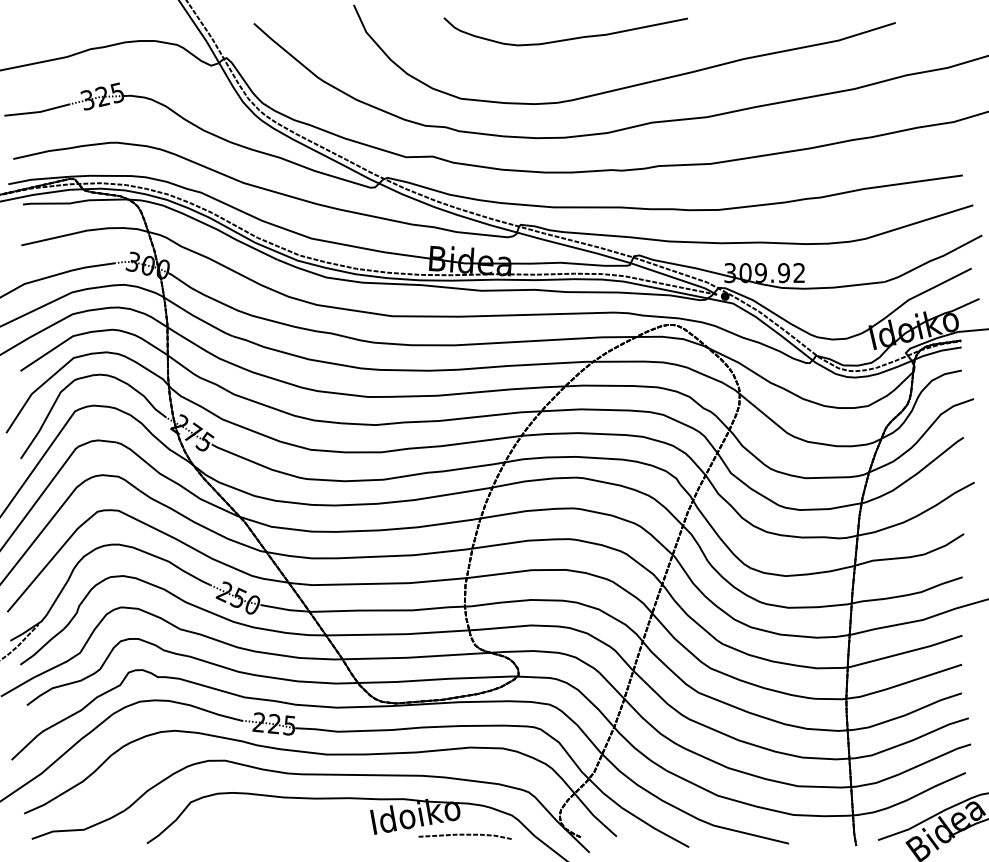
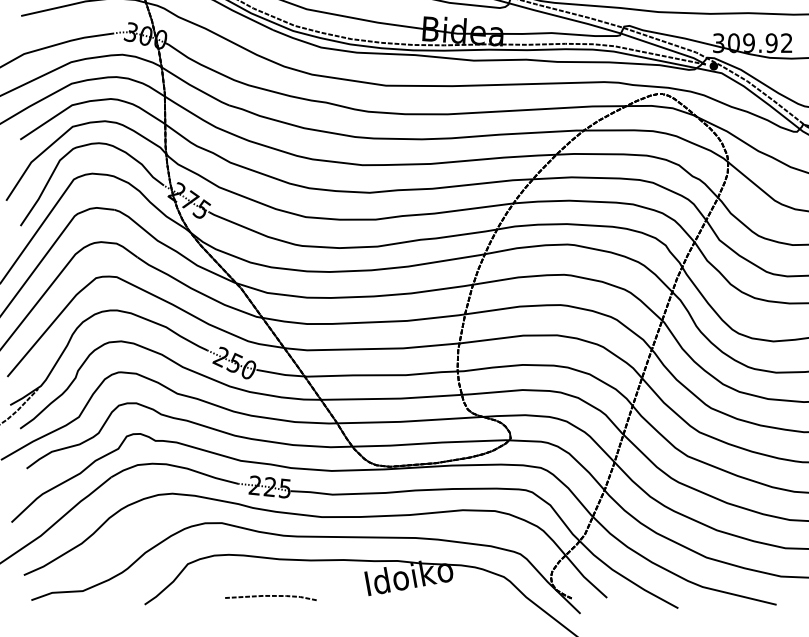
line: (464, 835) -> (270, 596), moved

